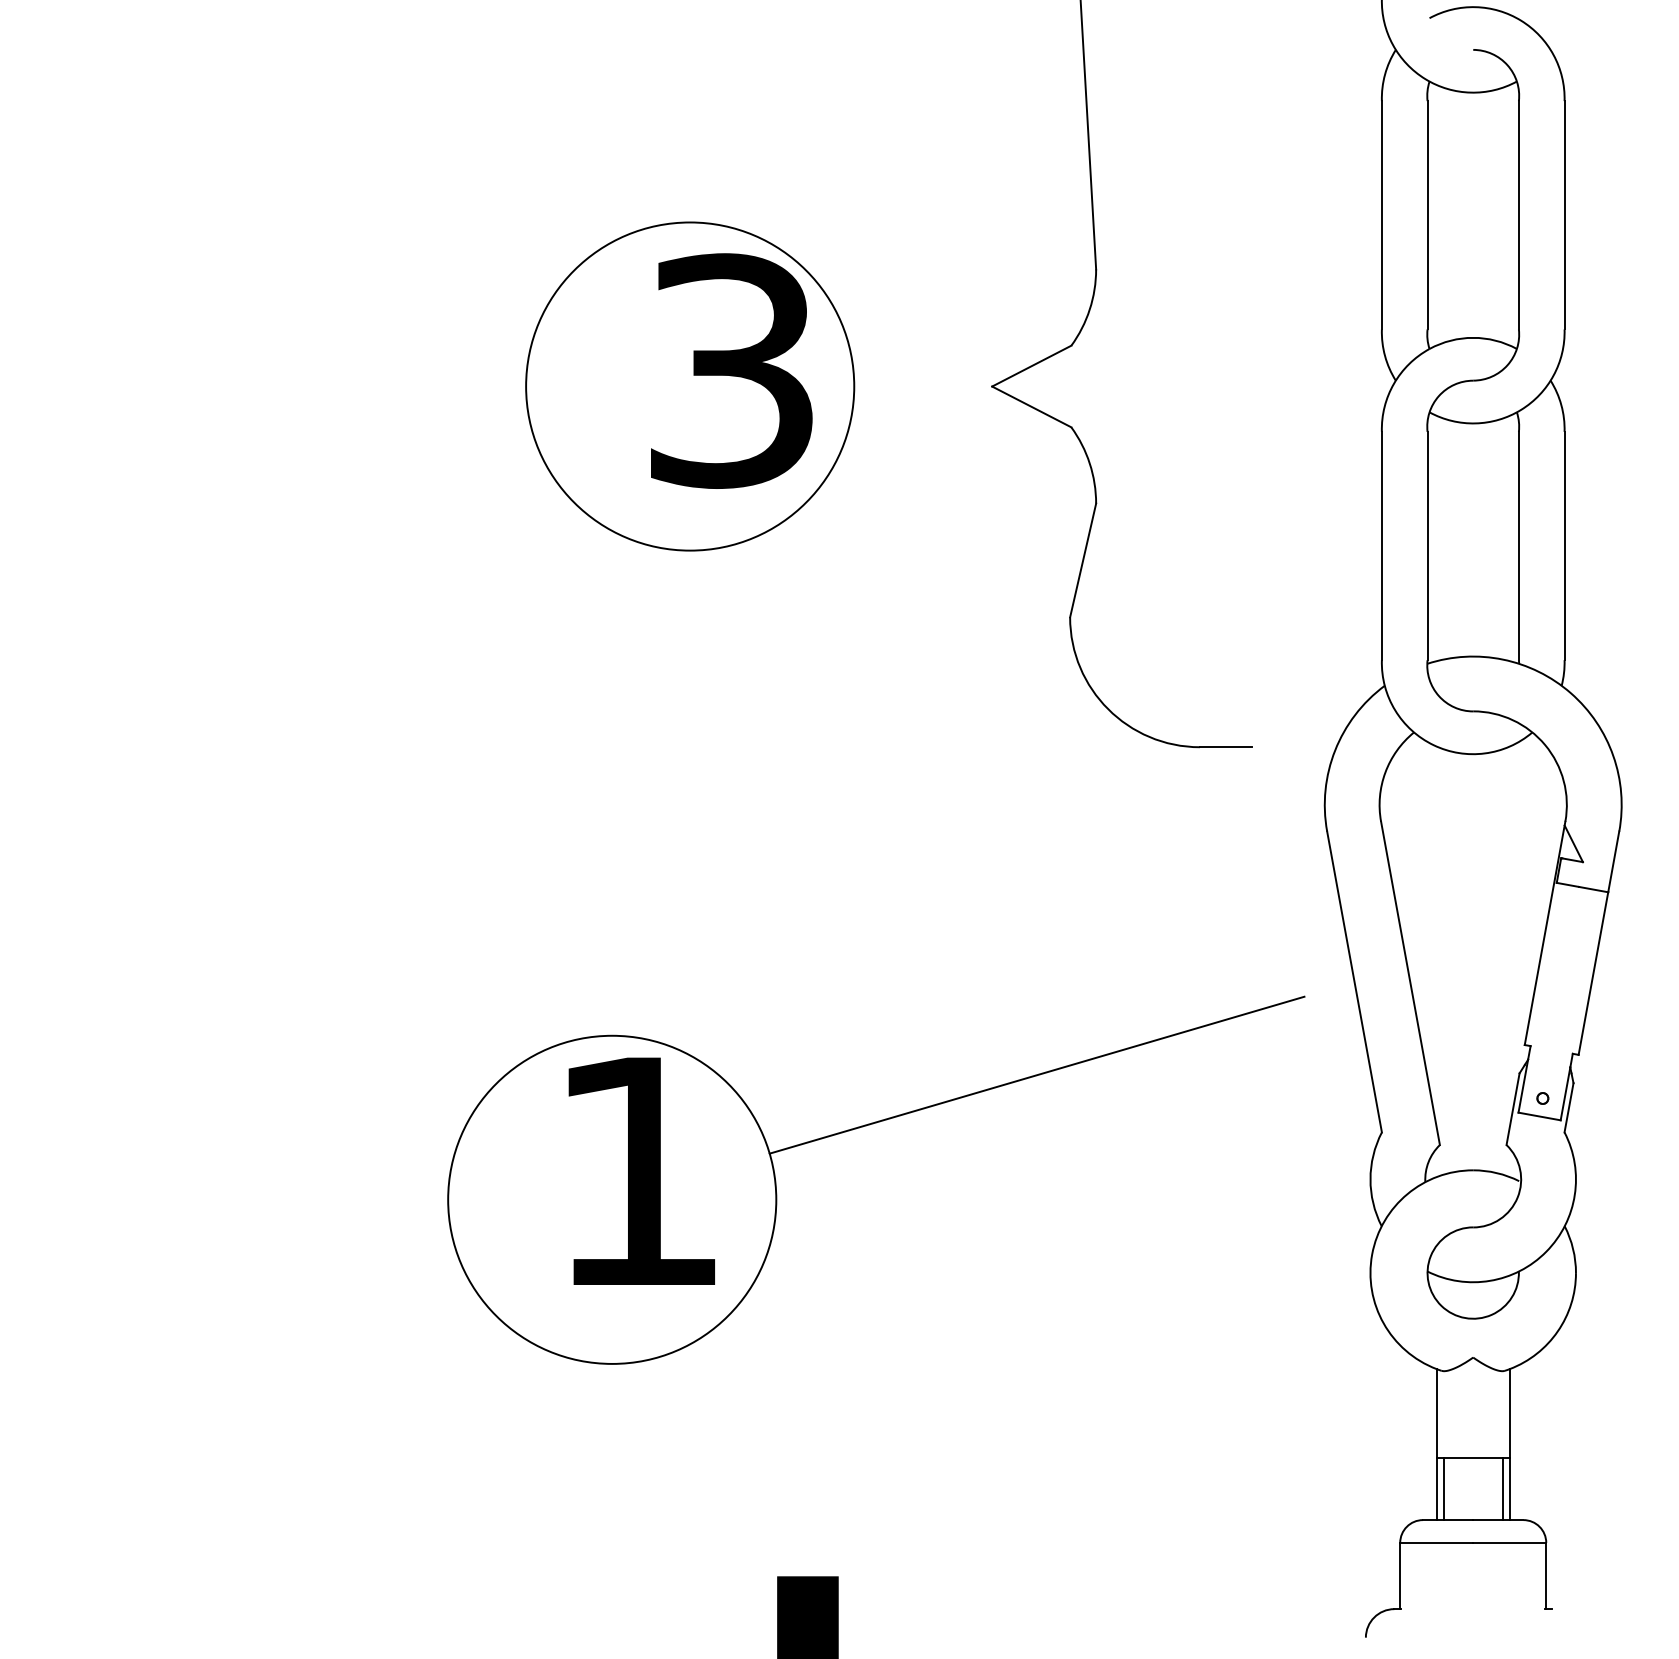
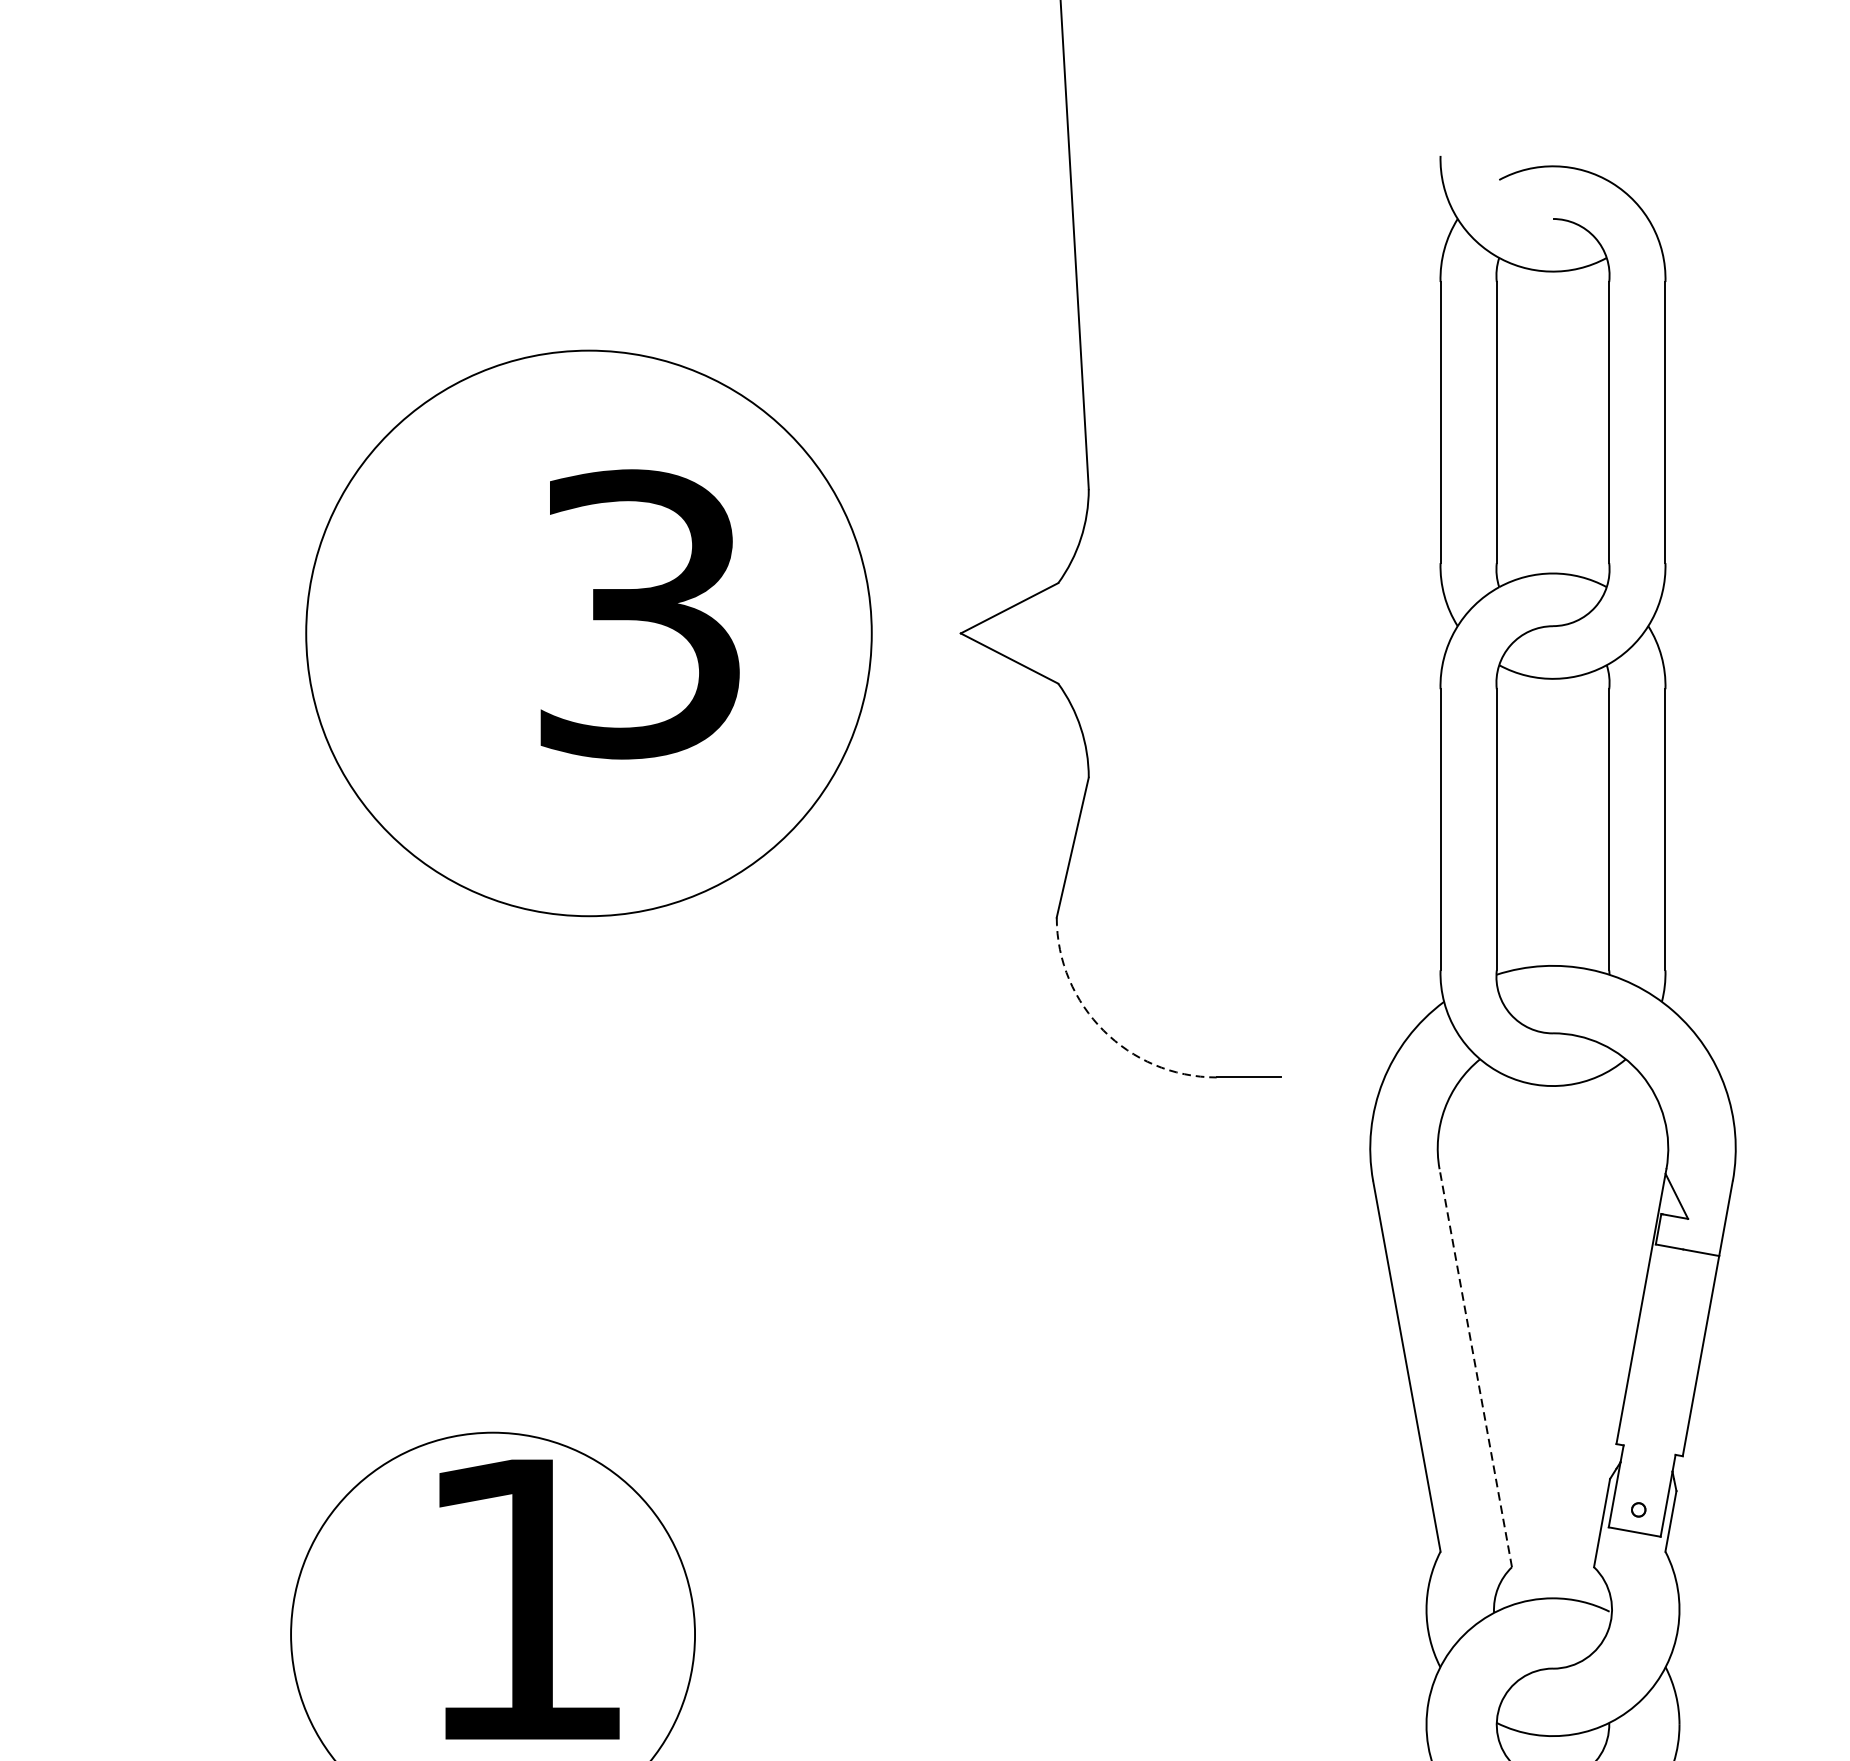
circle: (690, 386) -> (589, 633), size x1.4
arc: (1108, 709) -> (1103, 1031), solid -> dashed
line: (1410, 982) -> (1475, 1367), solid -> dashed
line: (1036, 1074) -> (1015, 1480), removed

